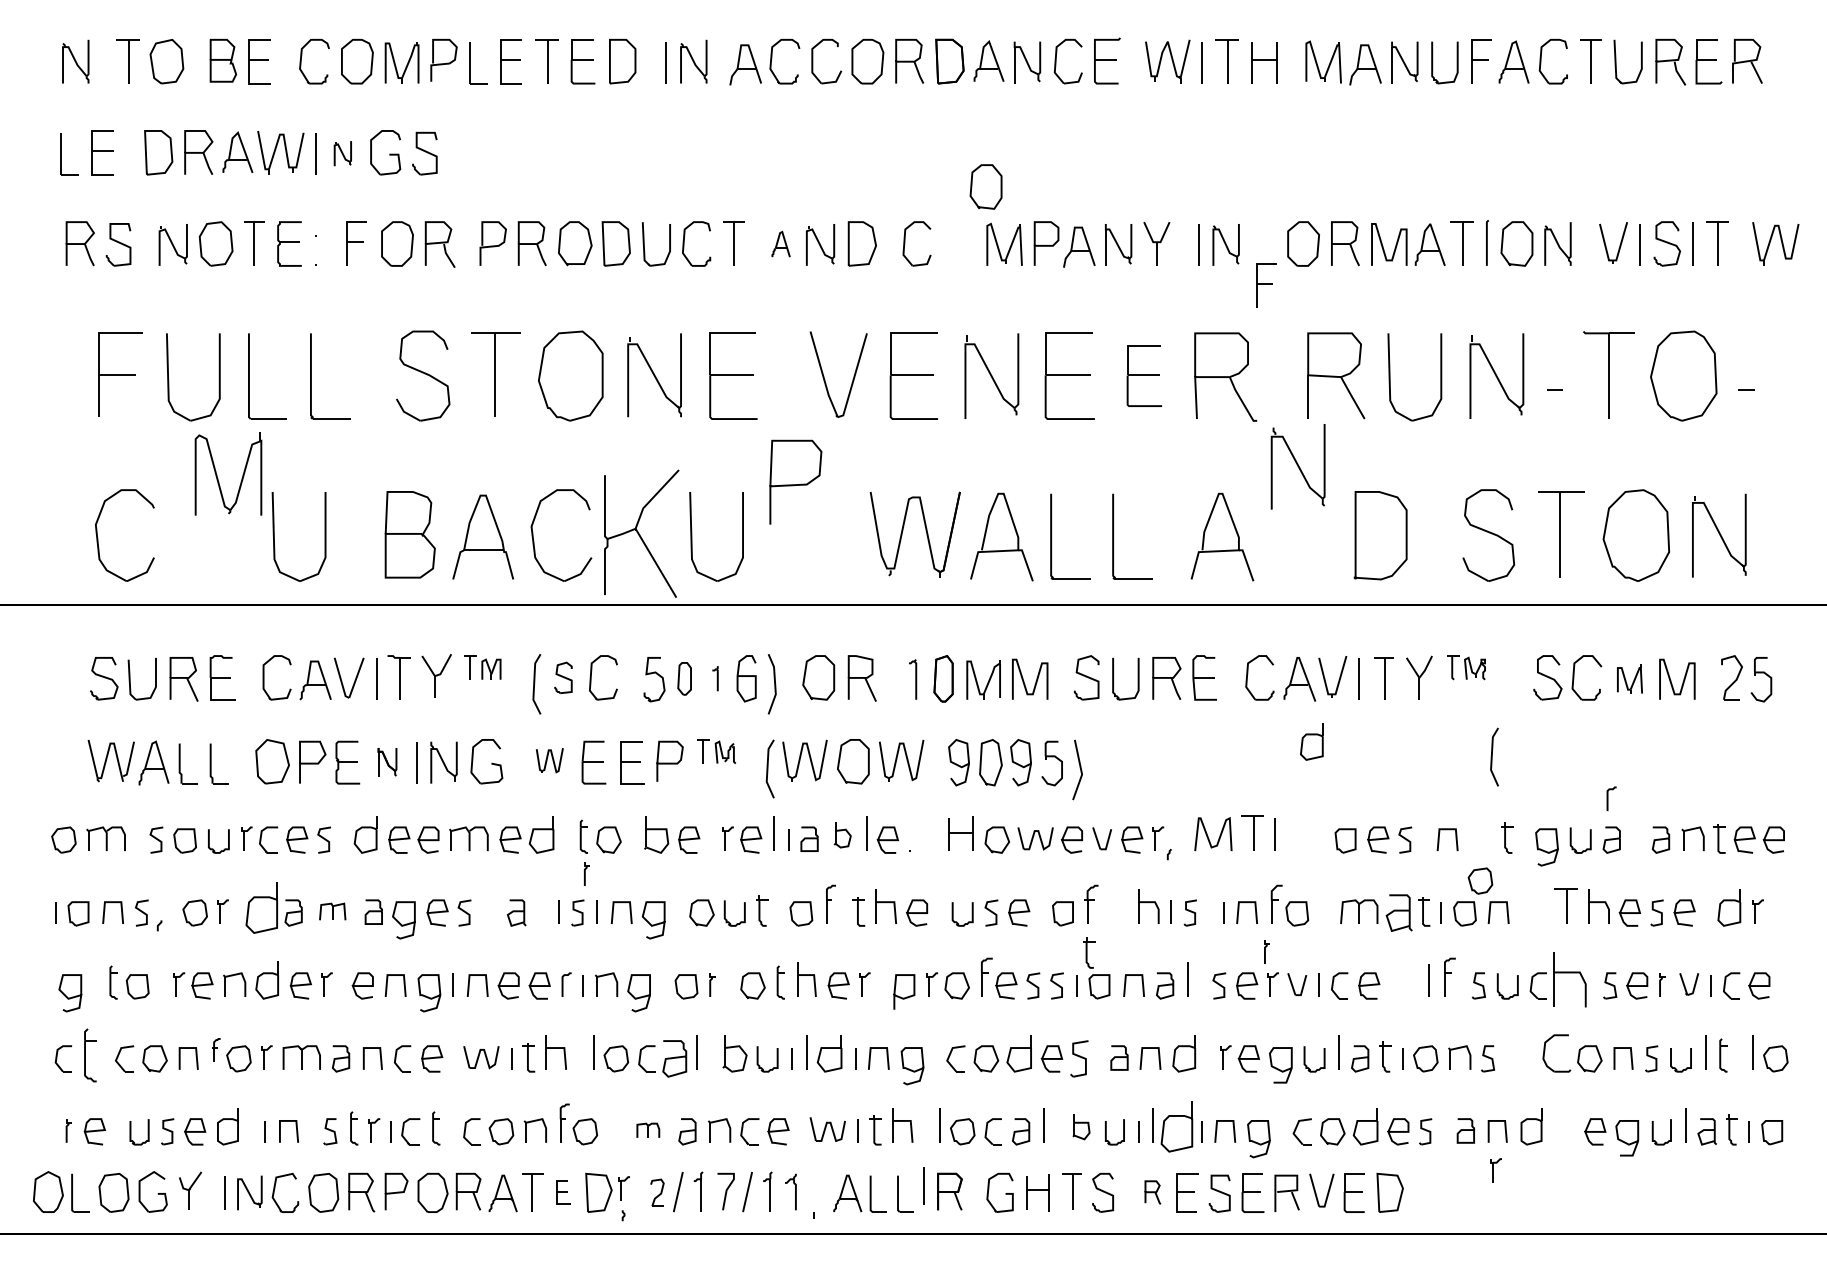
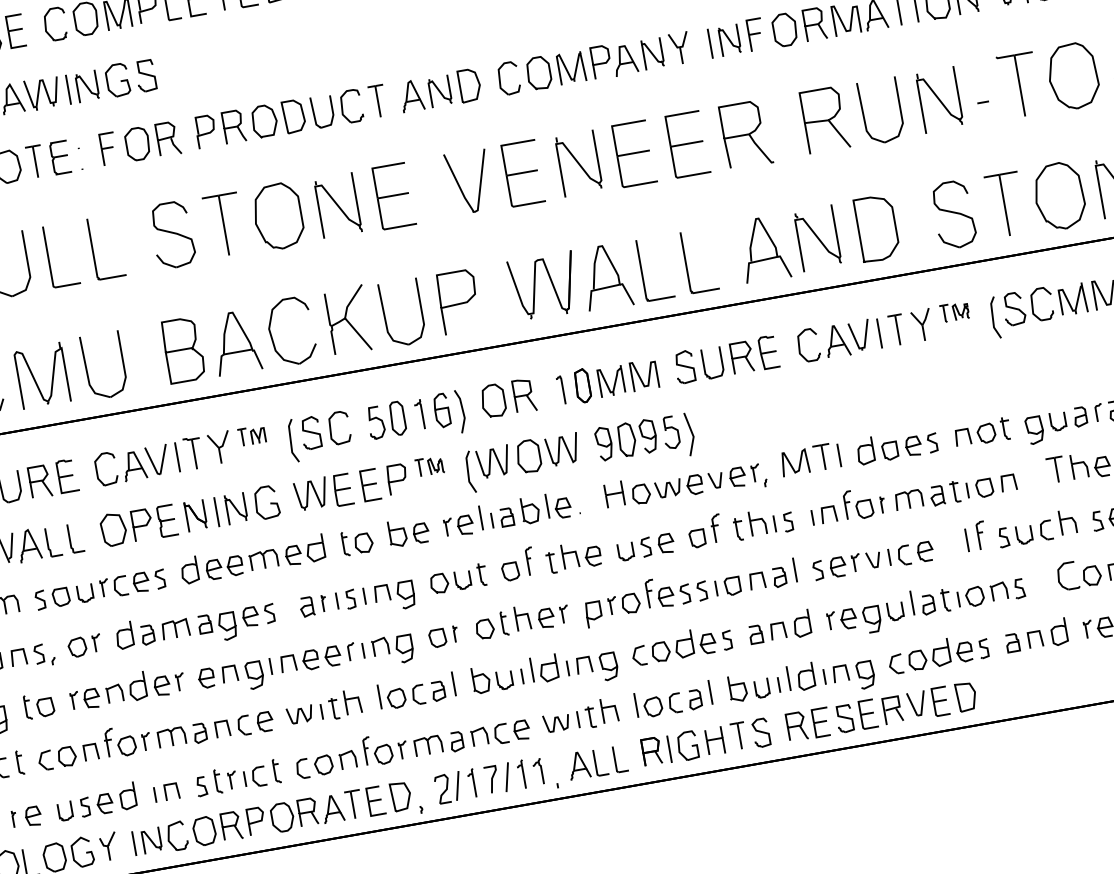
part: (342, 153) -> (87, 86), size x1.67
curve: (972, 186) -> (529, 74), moved
part: (780, 243) -> (411, 95), size x1.67
part: (1266, 285) -> (756, 34), moved
part: (1144, 375) -> (687, 143), size x1.43
part: (1297, 466) -> (817, 238), moved
part: (217, 474) -> (34, 377), moved
curve: (795, 484) -> (459, 303), moved
part: (641, 533) -> (348, 320), size x0.71
part: (563, 677) -> (310, 432), size x1.43
part: (684, 678) -> (397, 418), size x1.43
part: (715, 678) -> (419, 414), size x1.67
part: (1629, 678) -> (1072, 299), size x1.43
part: (1311, 741) -> (865, 450), moved
line: (1492, 756) -> (993, 317), moved
part: (549, 760) -> (311, 493), size x1.67
part: (387, 762) -> (195, 515), size x1.43
curve: (1608, 798) -> (1097, 412), moved
part: (842, 834) -> (530, 509), size x1.43
part: (586, 873) -> (323, 602), moved
part: (1480, 880) -> (986, 433), moved
part: (261, 907) -> (124, 635), size x0.71
part: (332, 911) -> (175, 629), size x1.43
part: (1398, 912) -> (937, 495), size x0.71
part: (1266, 951) -> (882, 504), moved
part: (1089, 952) -> (738, 528), moved
part: (1569, 979) -> (1067, 521), size x0.62
part: (216, 1049) -> (109, 742), size x1.67
part: (89, 1055) -> (19, 762), size x0.62
part: (674, 1058) -> (438, 691), size x0.71
part: (1078, 1058) -> (726, 640), size x0.71
part: (1081, 1126) -> (737, 688), size x1.43
part: (1176, 1126) -> (805, 676), size x0.71
part: (648, 1130) -> (428, 745), size x1.67
part: (1495, 1170) -> (1088, 629), moved
line: (923, 1185) -> (669, 748), moved
part: (623, 1188) -> (403, 750), moved
part: (563, 1192) -> (375, 800), size x1.67
part: (657, 1192) -> (442, 788), size x1.43
part: (1152, 1192) -> (796, 726), size x1.67

